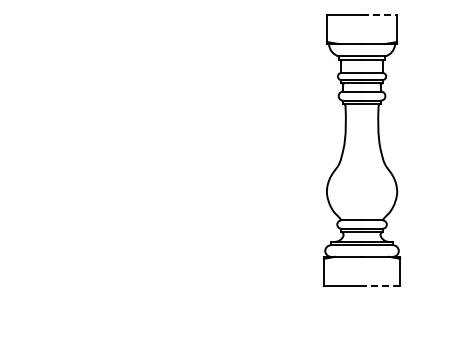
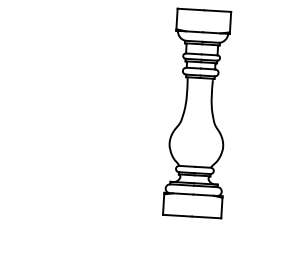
line: (379, 15) -> (217, 11), dashed -> solid
line: (380, 285) -> (206, 217), dashed -> solid

